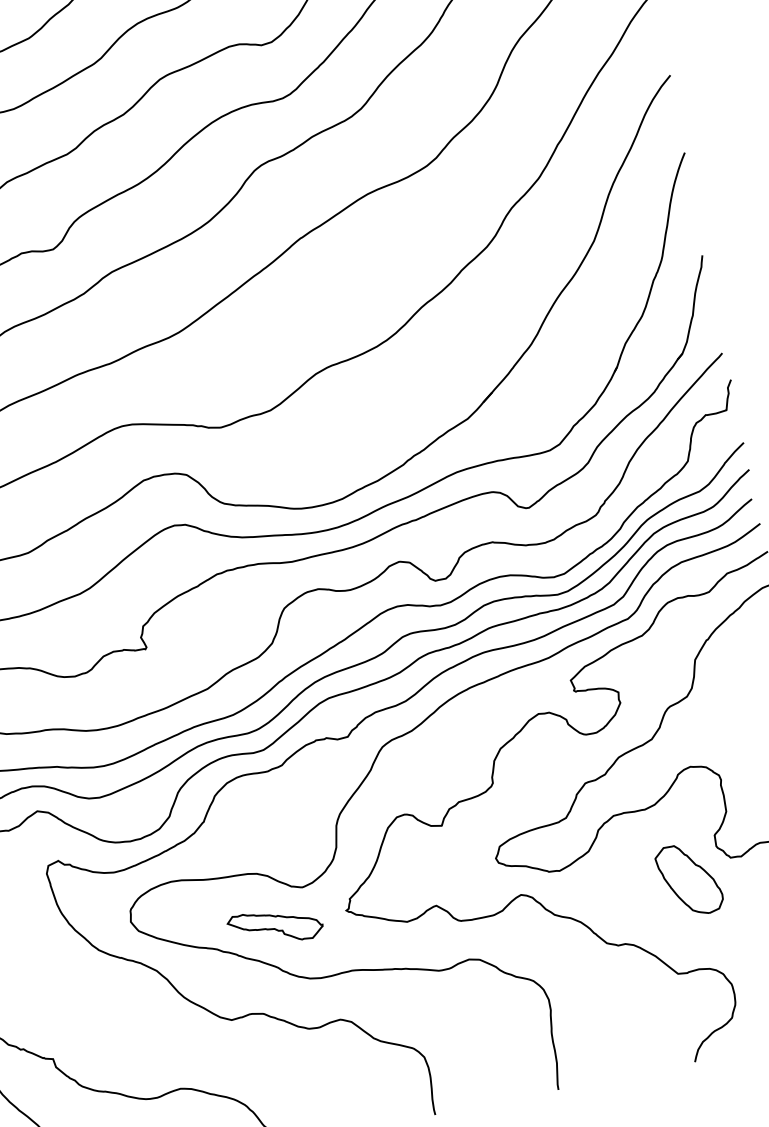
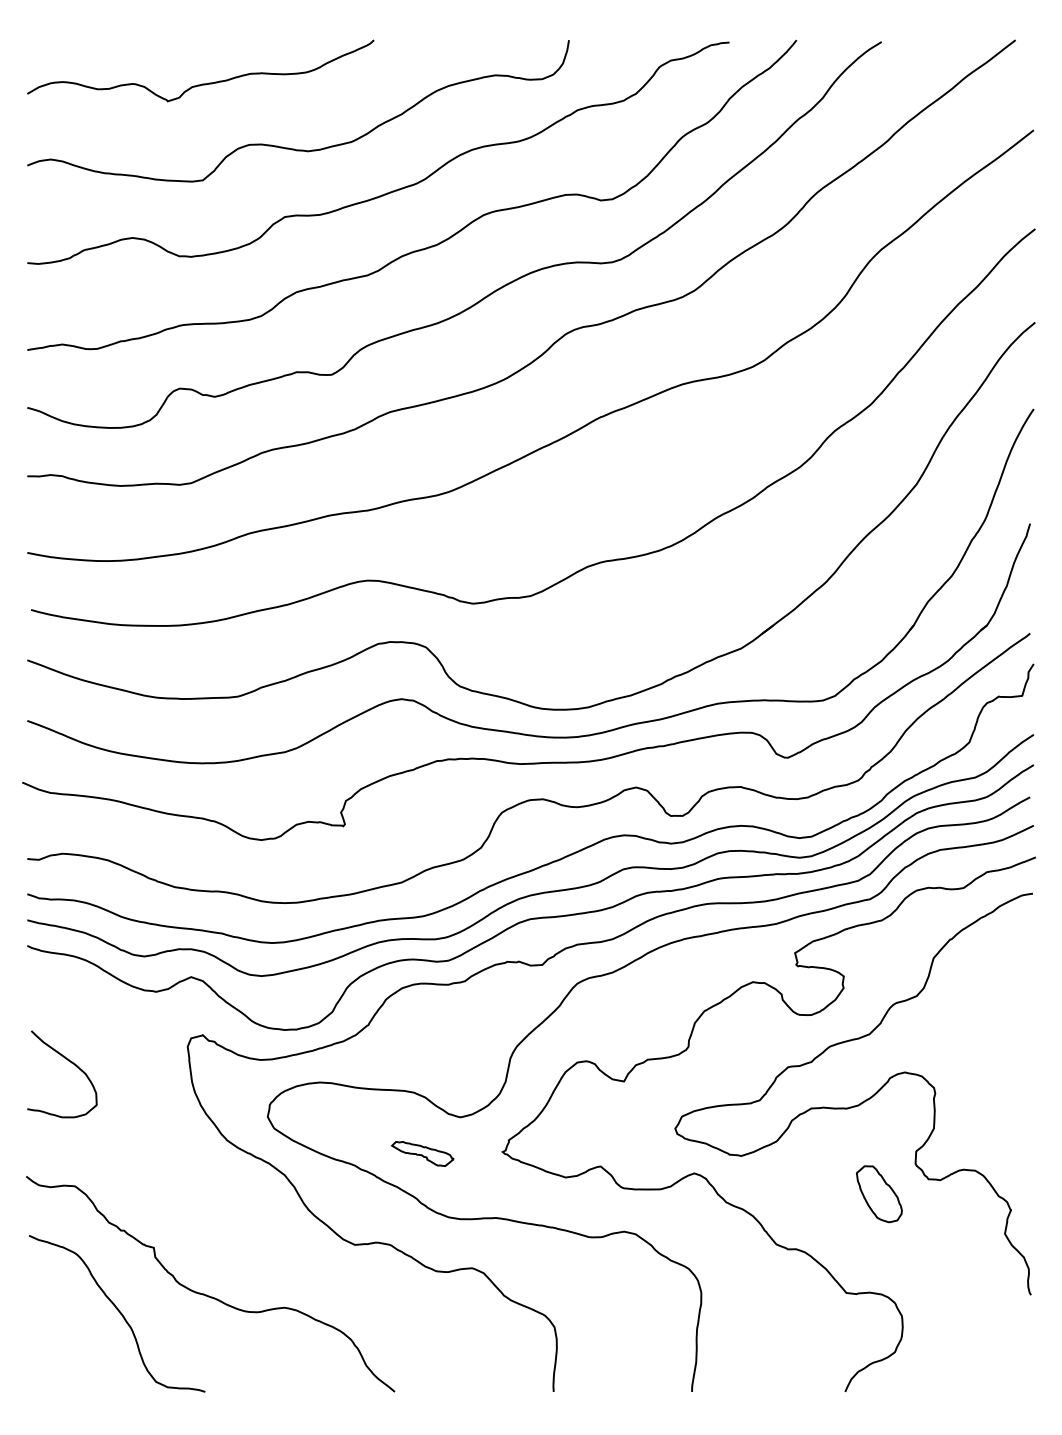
part: (689, 880) -> (879, 1194), size x0.7
part: (275, 926) -> (422, 1153), size x0.6

